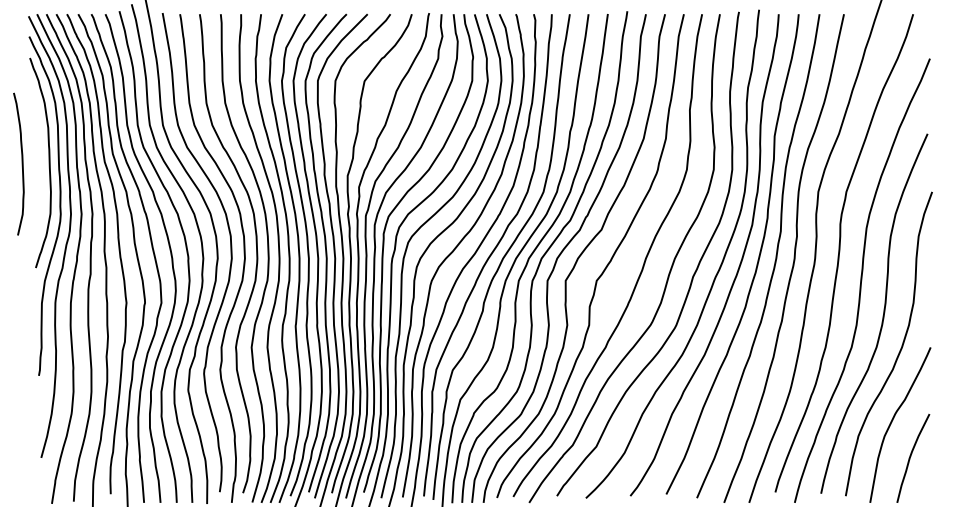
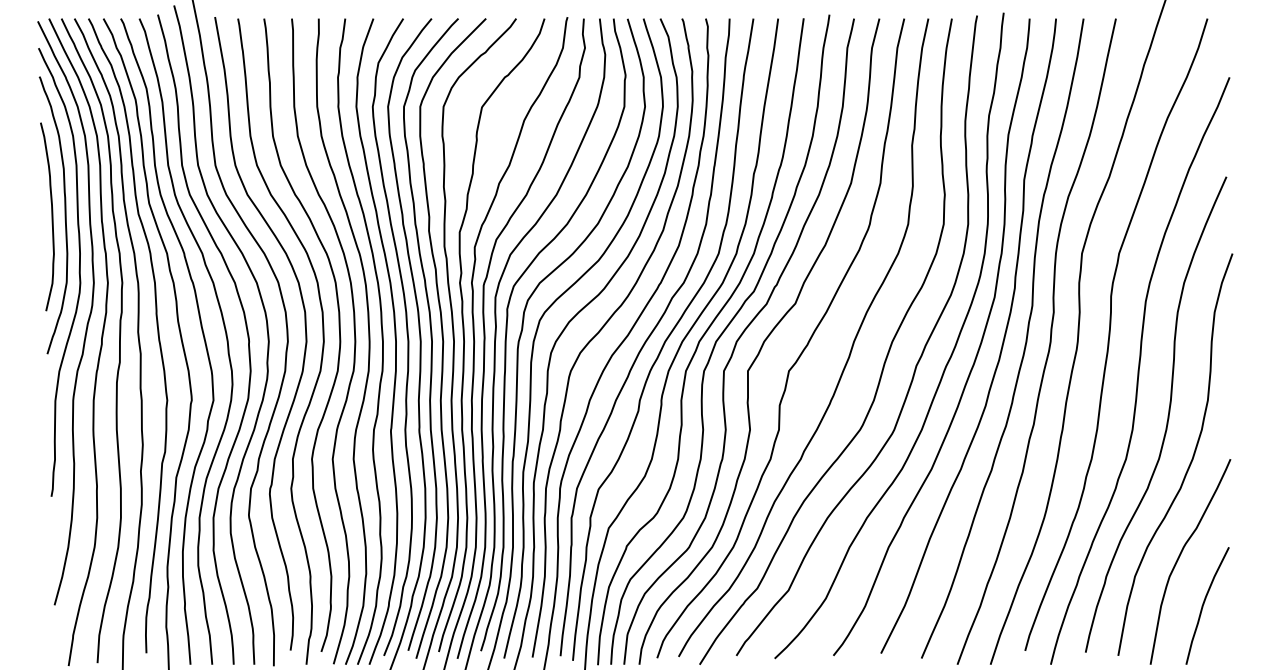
curve: (21, 163) -> (50, 216), moved

